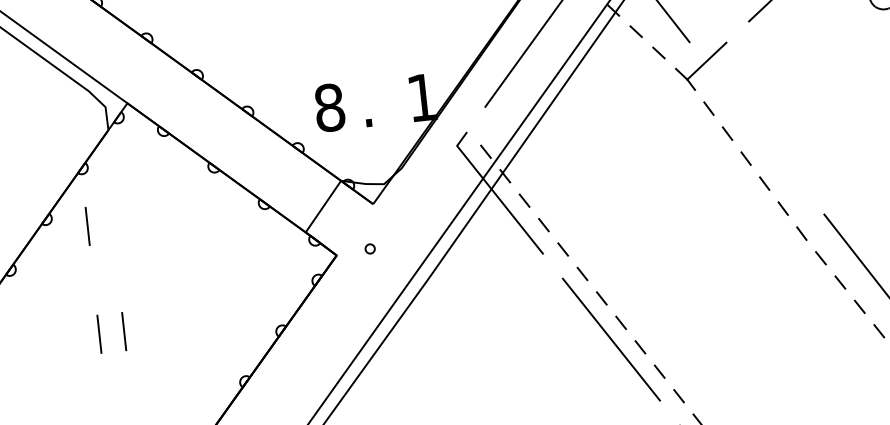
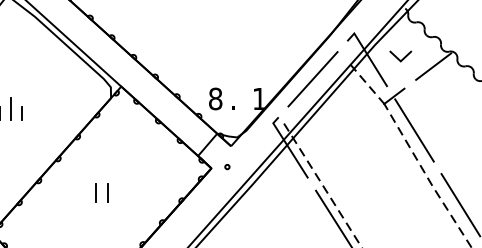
line: (757, 128) -> (414, 130), added
line: (85, 225) -> (95, 141), removed

